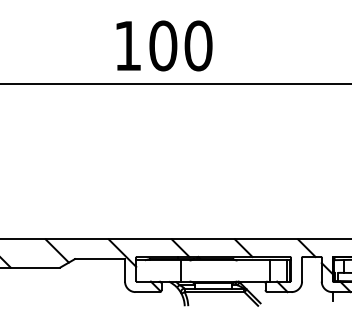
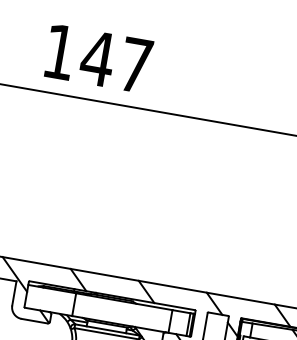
text: (180, 45) -> (116, 61), 100 -> 147

